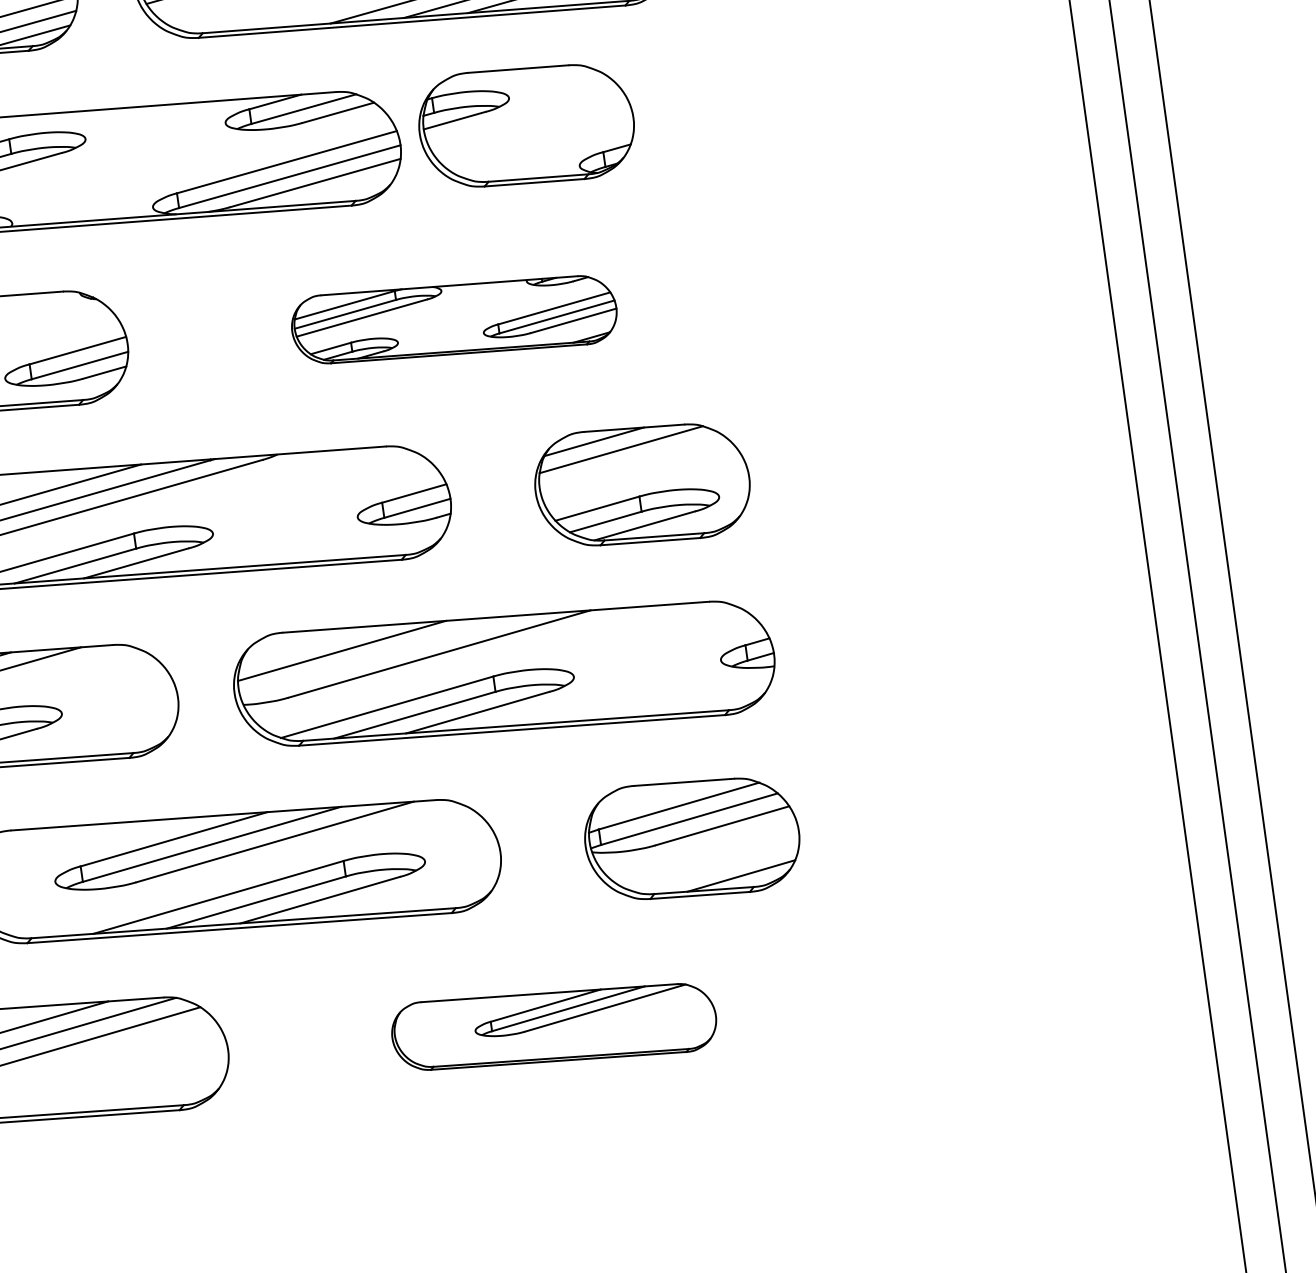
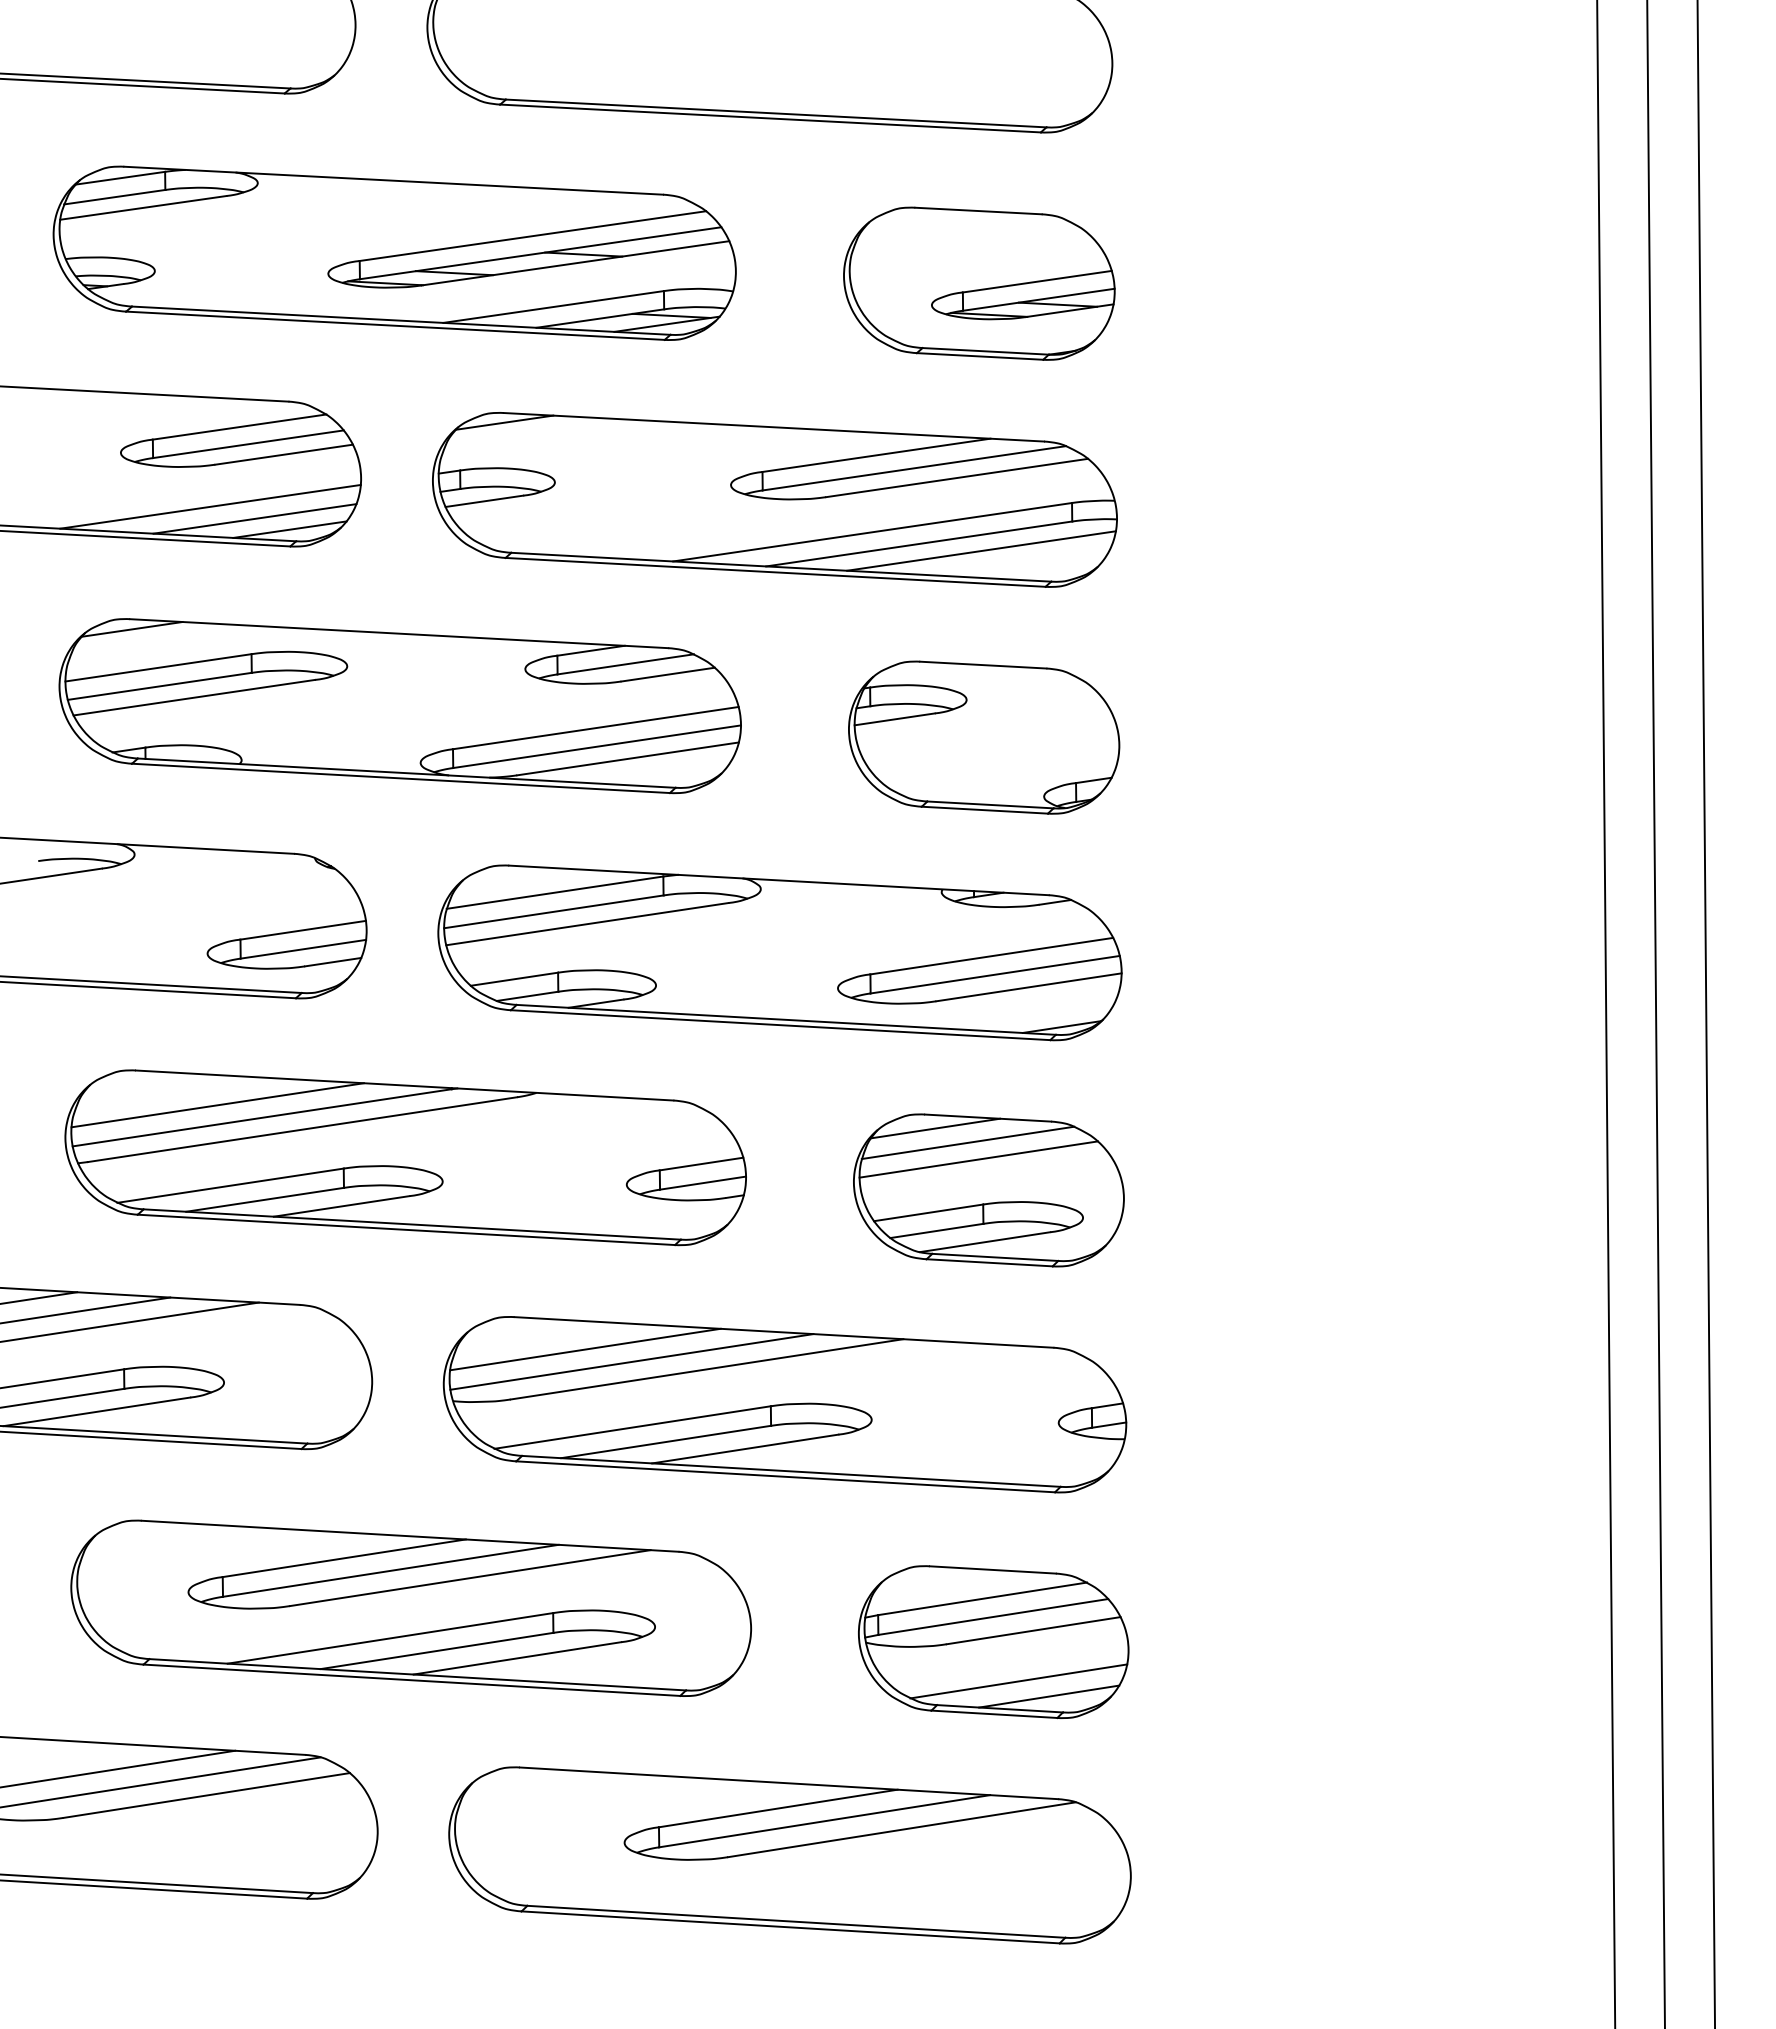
part: (526, 125) -> (984, 737), moved
part: (453, 319) -> (779, 952), size x1.67
line: (631, 461) -> (978, 1159), added
line: (379, 655) -> (631, 1361), added
line: (715, 867) -> (1018, 1681), added
part: (553, 1027) -> (789, 1855), size x1.67

